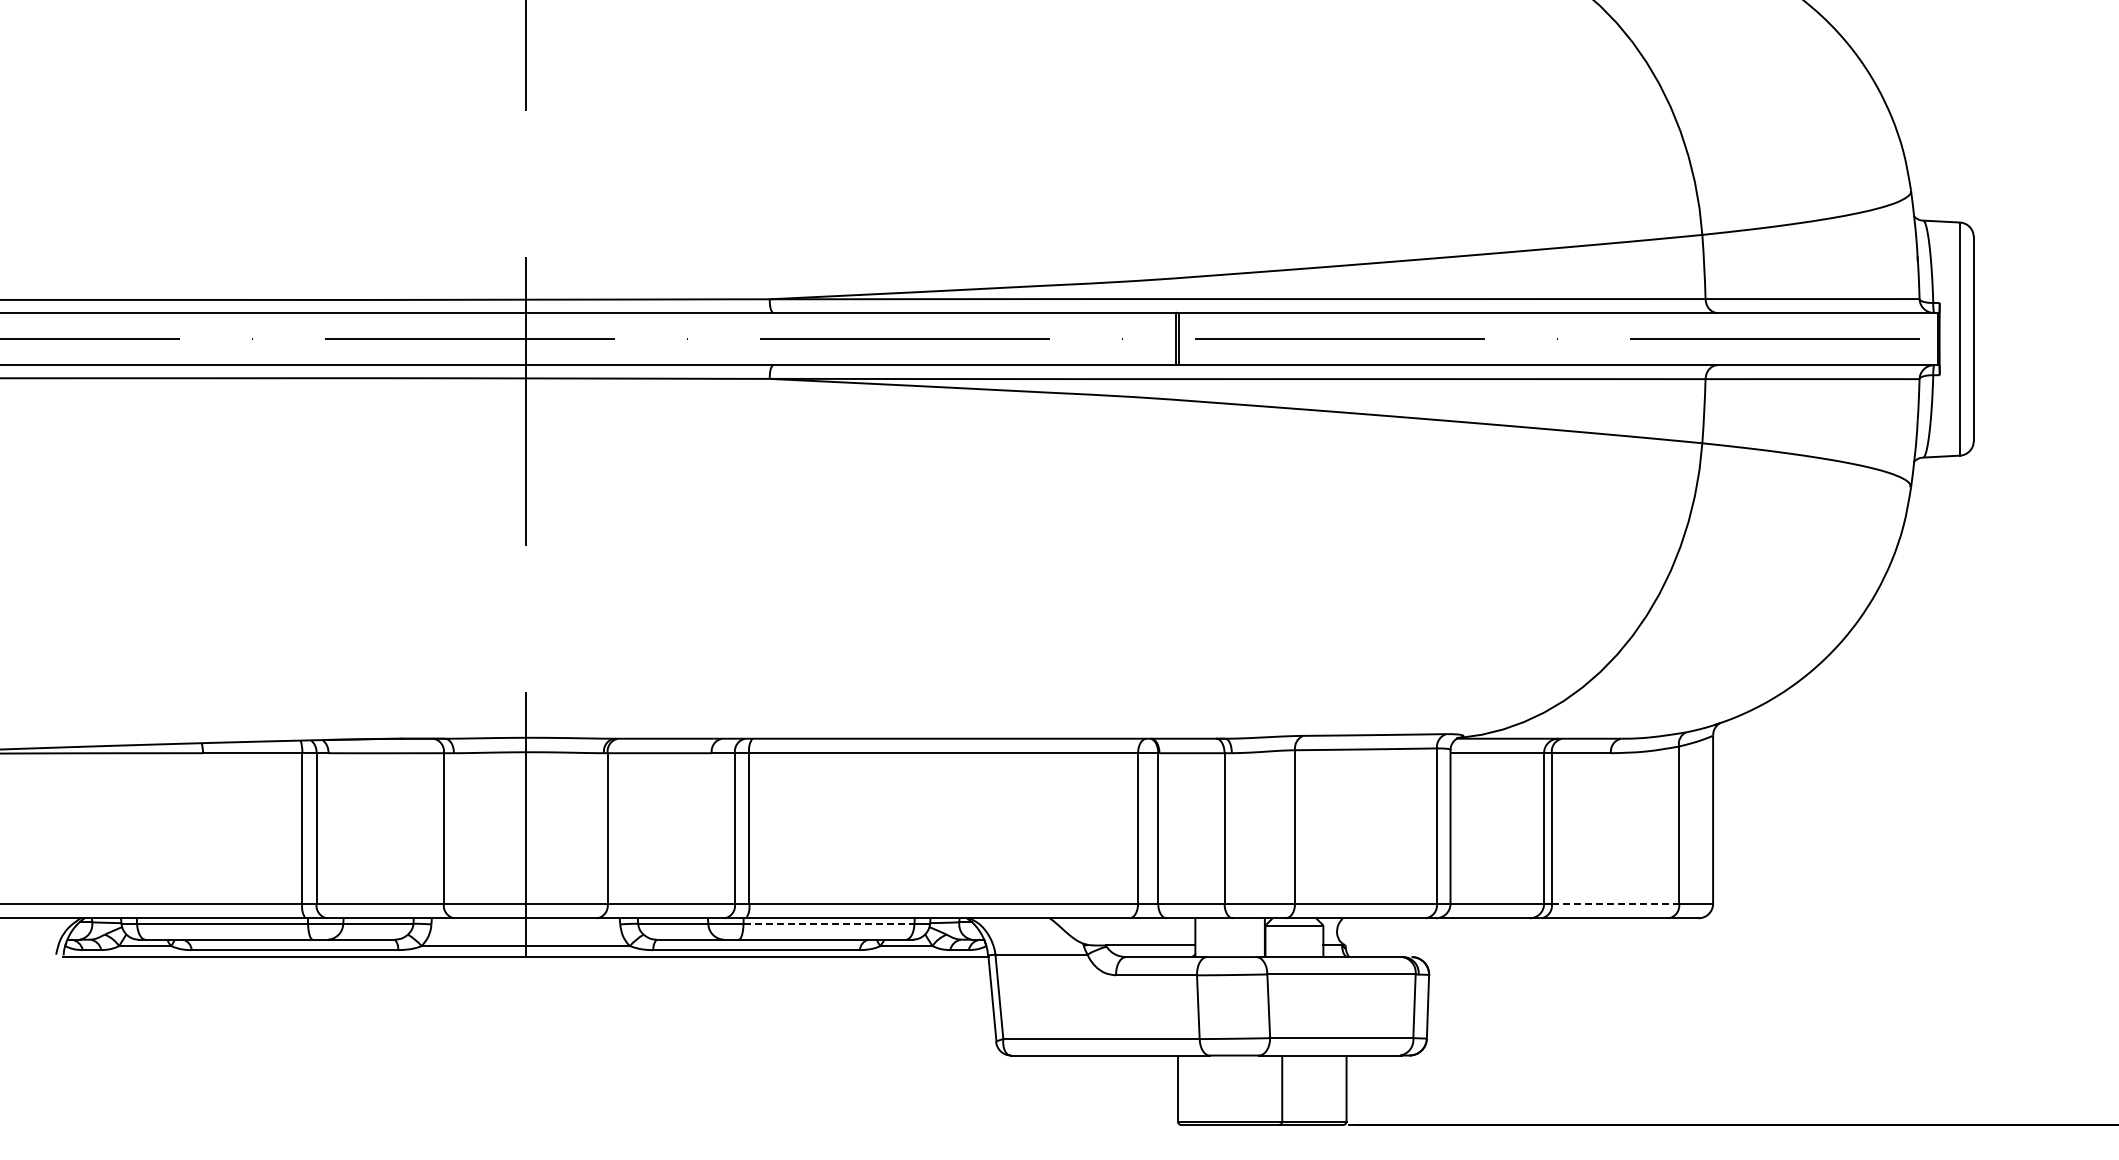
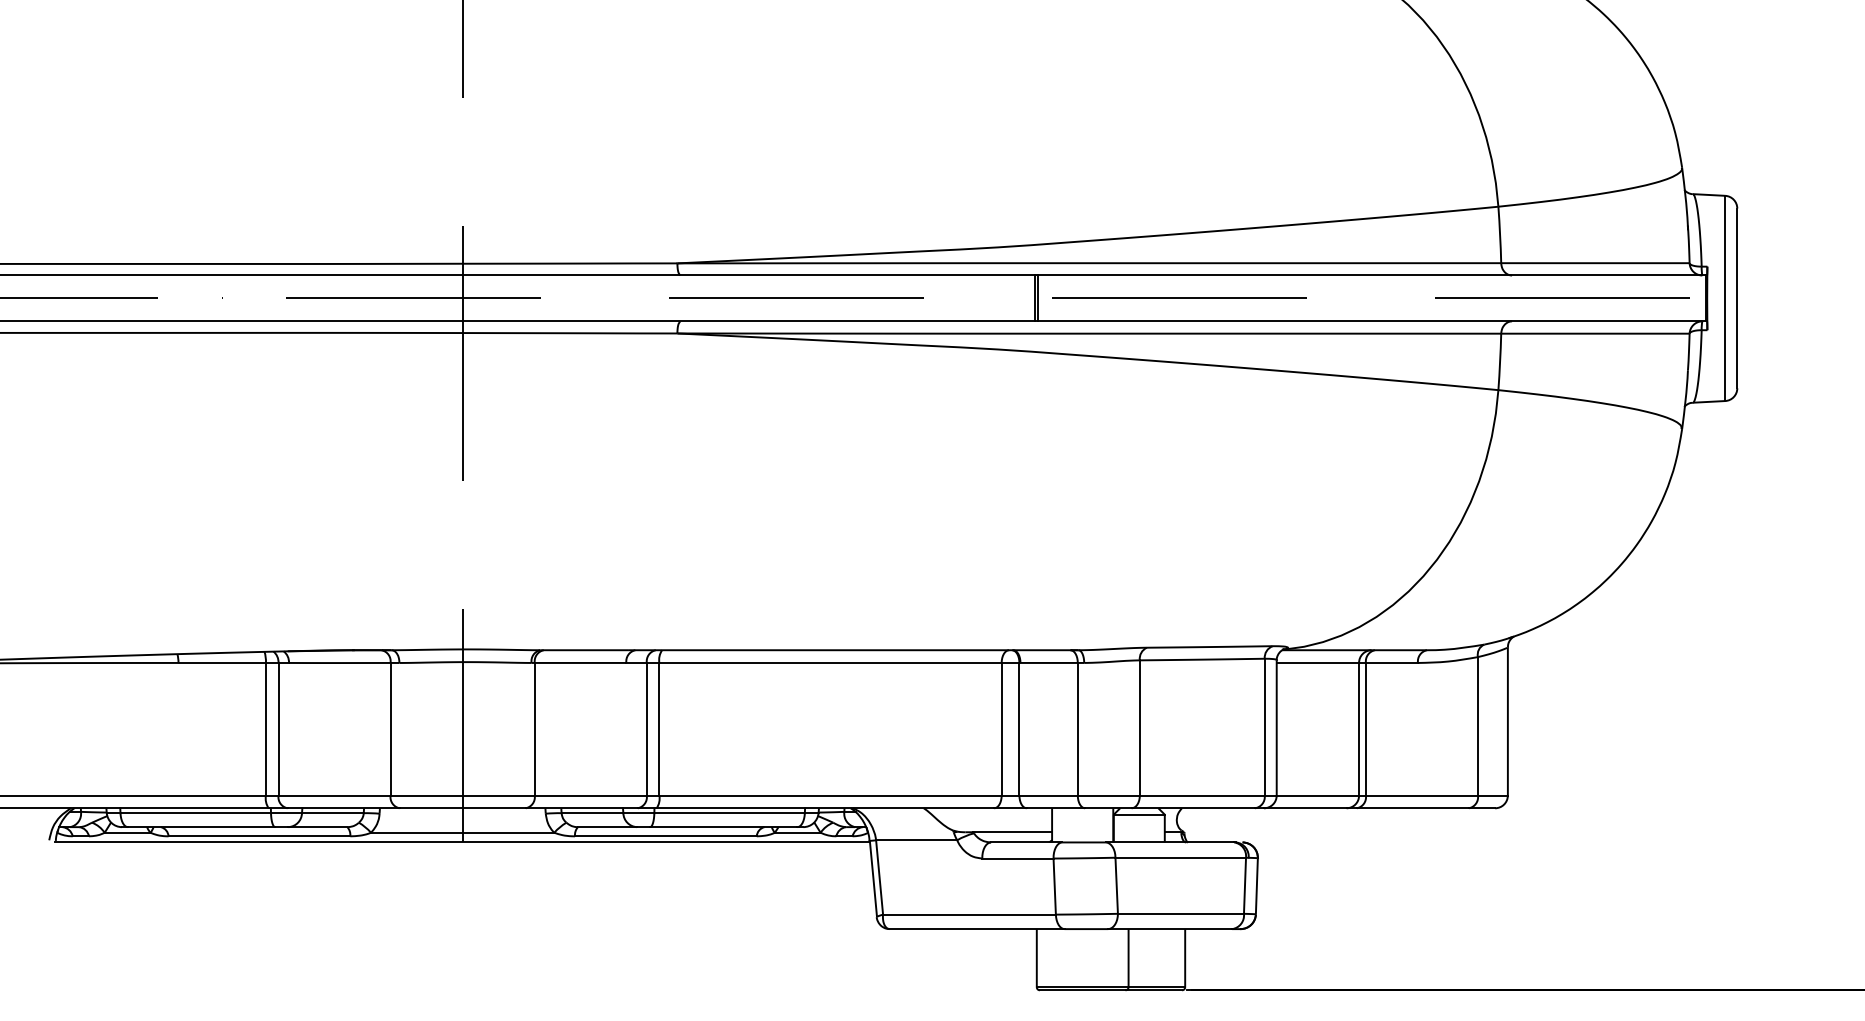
line: (1615, 903) -> (1421, 795), dashed -> solid
line: (829, 923) -> (730, 812), dashed -> solid

